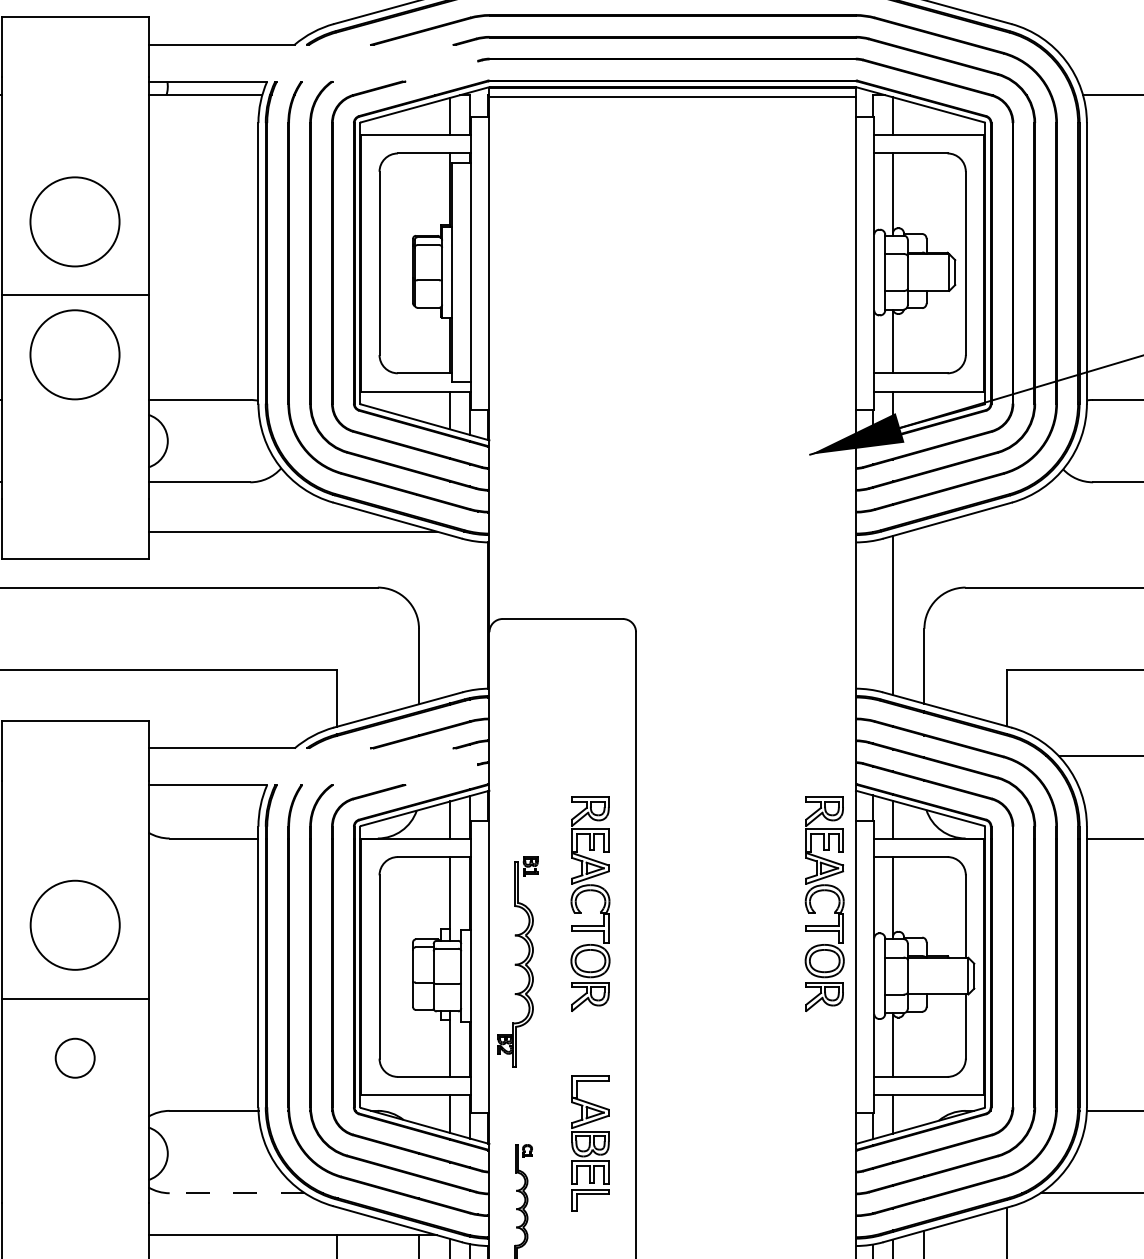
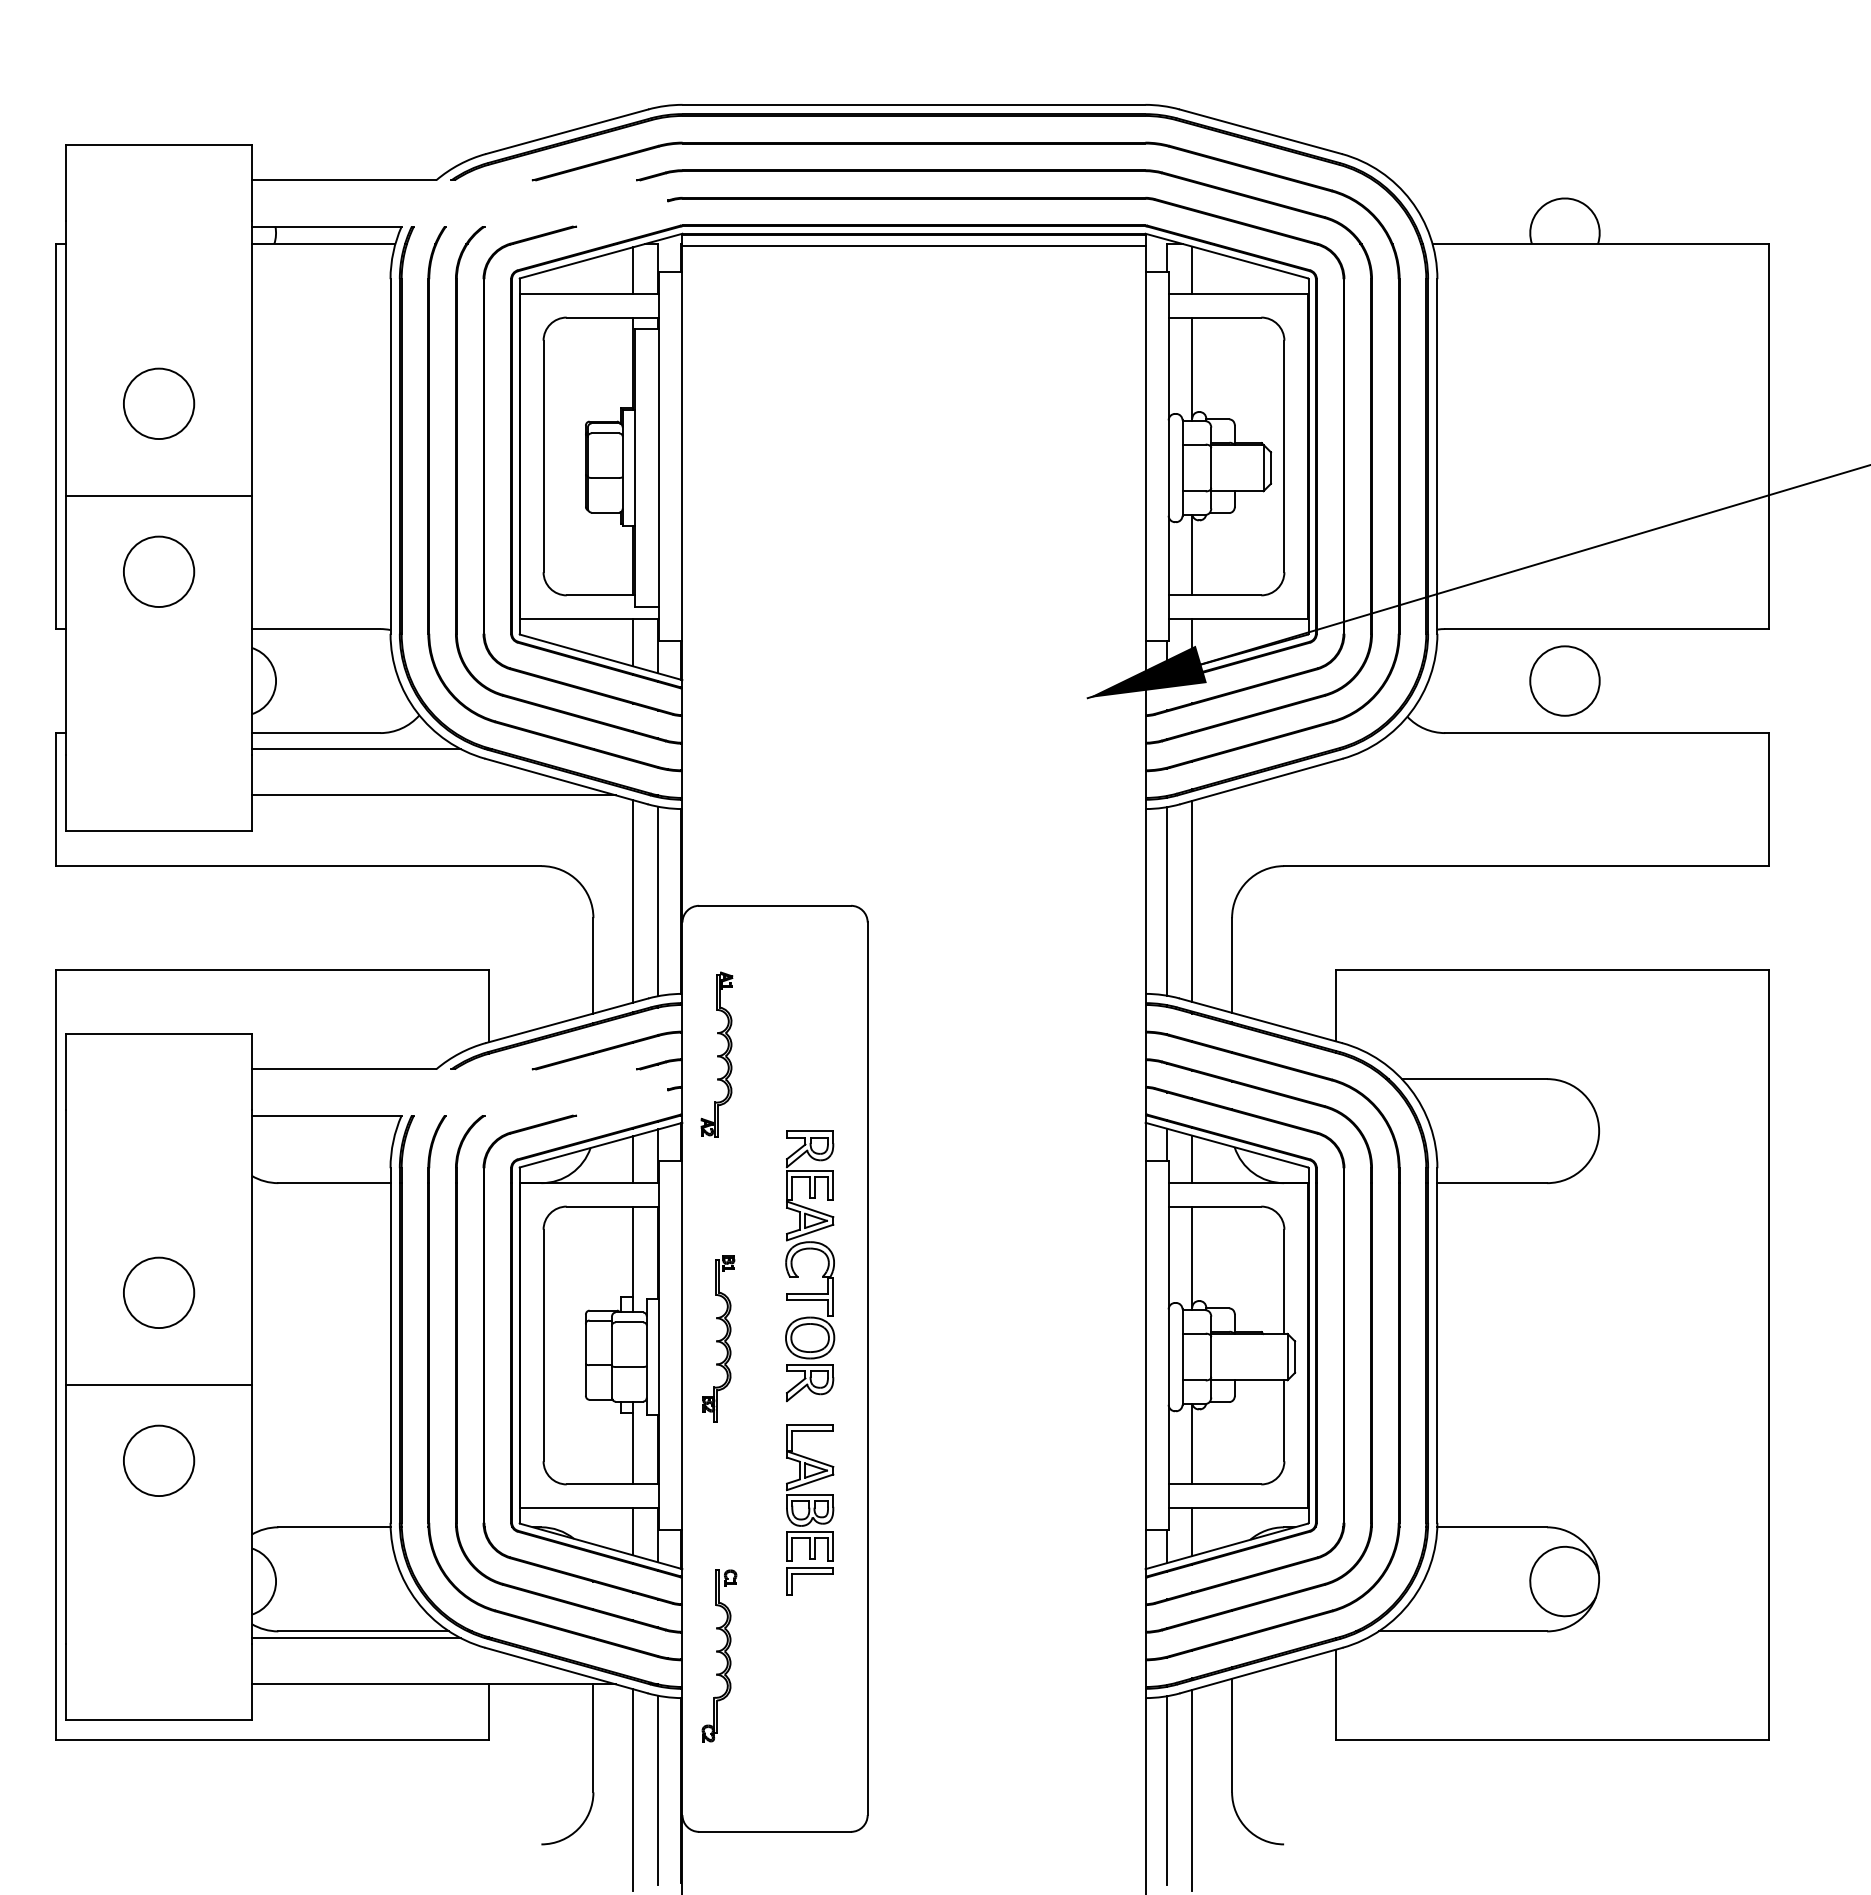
circle: (75, 221) -> (159, 403), size x0.62
circle: (75, 354) -> (159, 571), size x0.62
line: (230, 495) -> (355, 749), added
line: (450, 615) -> (633, 901), added
line: (470, 615) -> (658, 901), added
line: (873, 615) -> (1167, 901), added
part: (516, 736) -> (716, 1054), added
part: (834, 911) -> (1118, 1275), removed
circle: (74, 925) -> (158, 1292), size x0.62
part: (517, 961) -> (718, 1338), size x0.62
circle: (74, 1057) -> (158, 1460), size x1.43
part: (590, 1143) -> (810, 1509), moved
line: (237, 1193) -> (363, 1631), dashed -> solid
line: (230, 1198) -> (355, 1638), added

